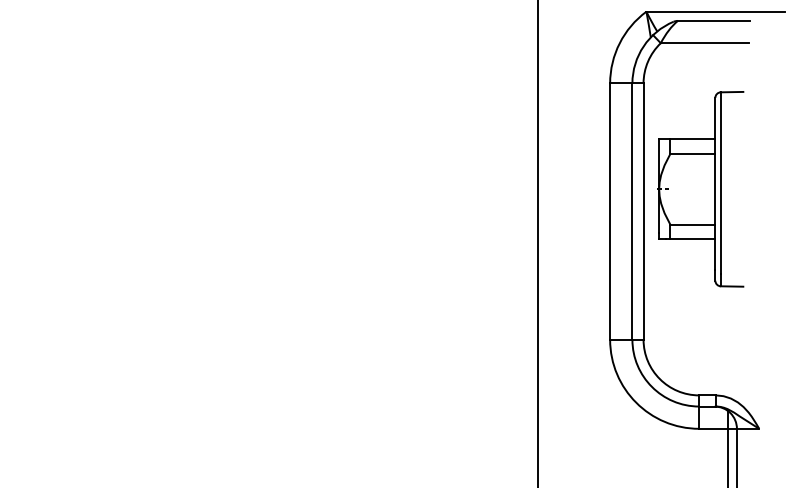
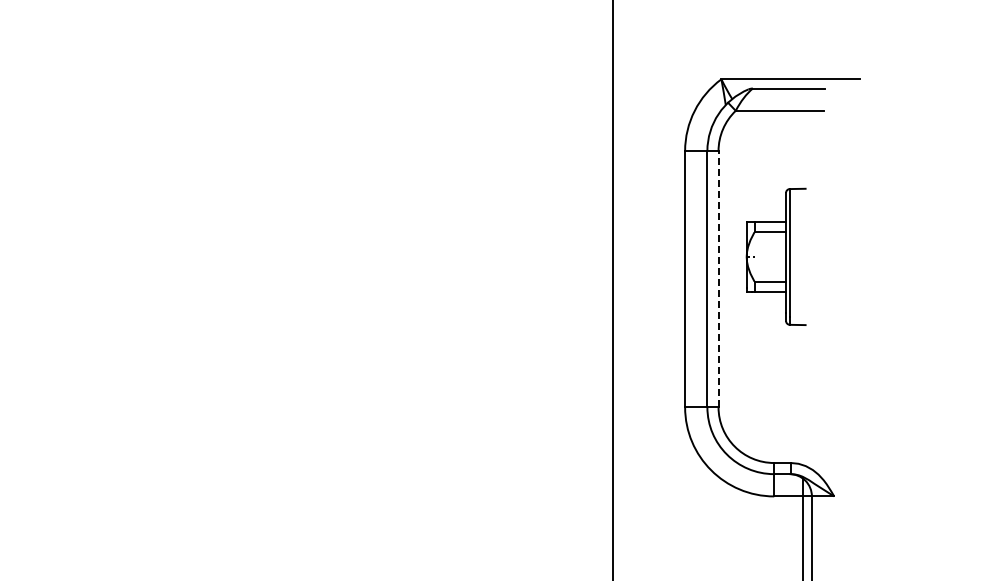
part: (700, 188) -> (775, 256), size x0.7
line: (643, 210) -> (718, 278), solid -> dashed

